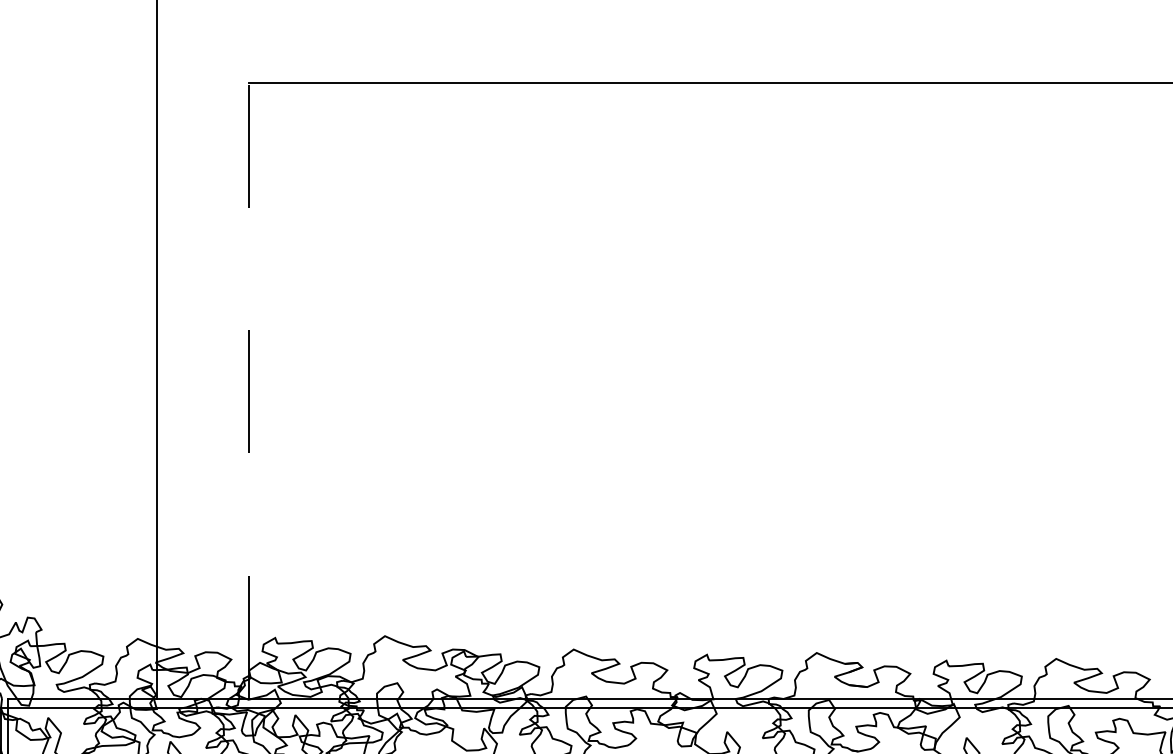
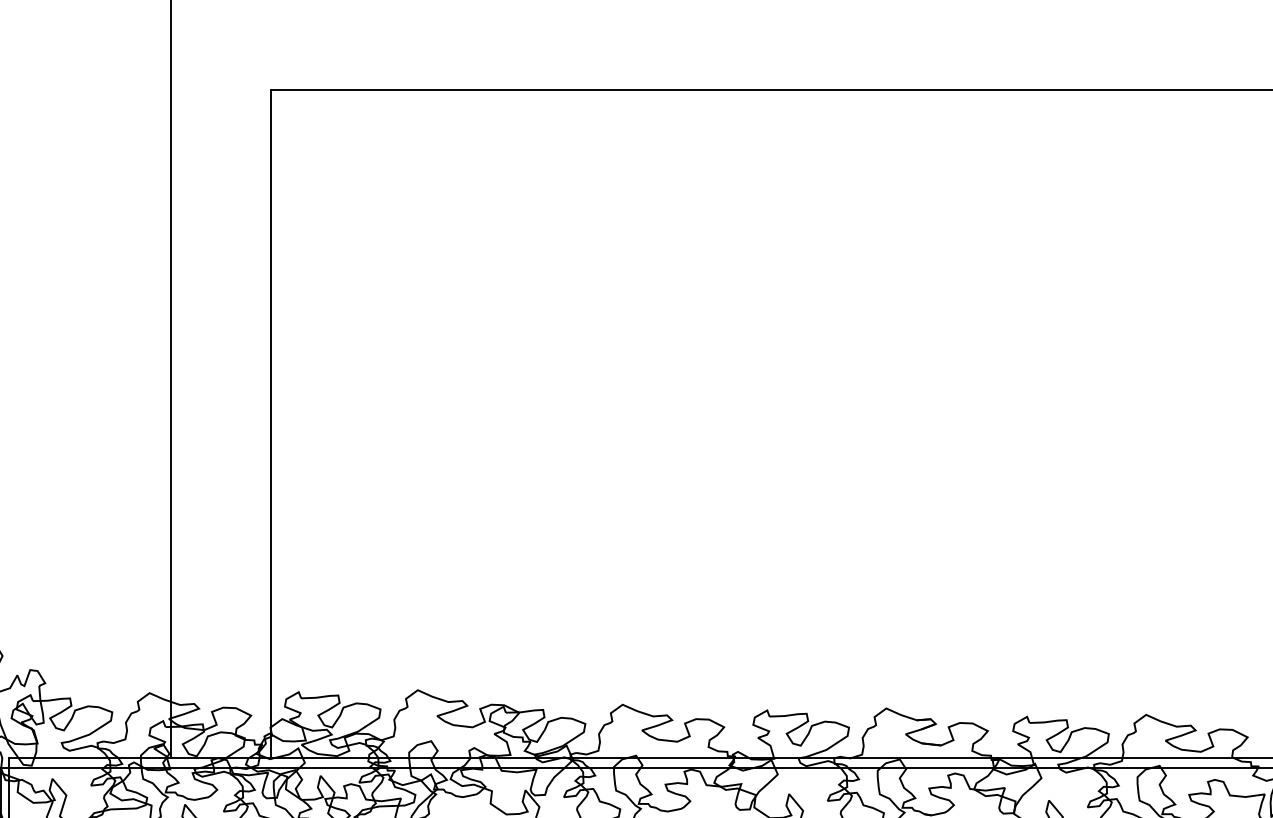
line: (249, 391) -> (270, 424), dashed -> solid

